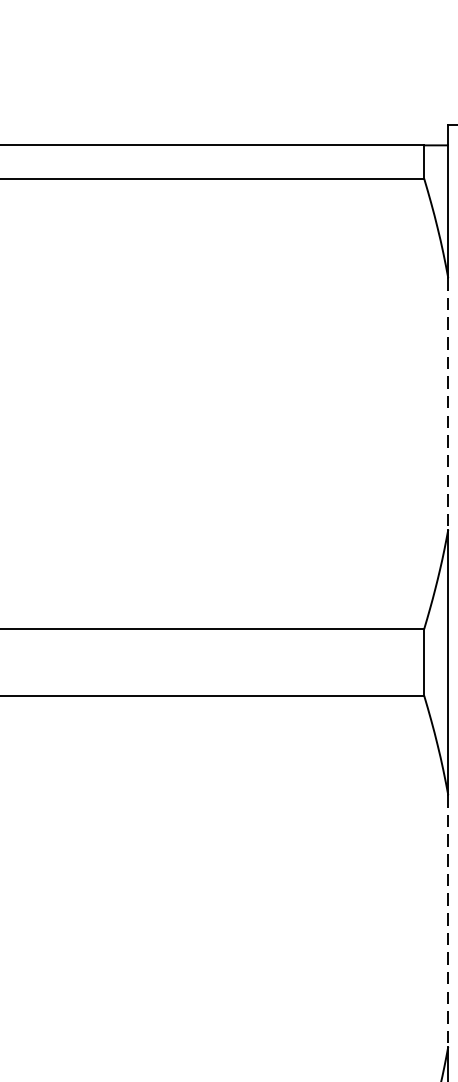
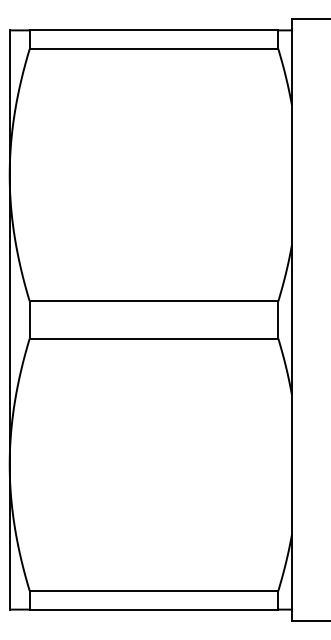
line: (447, 404) -> (291, 175), dashed -> solid
line: (447, 922) -> (291, 465), dashed -> solid

